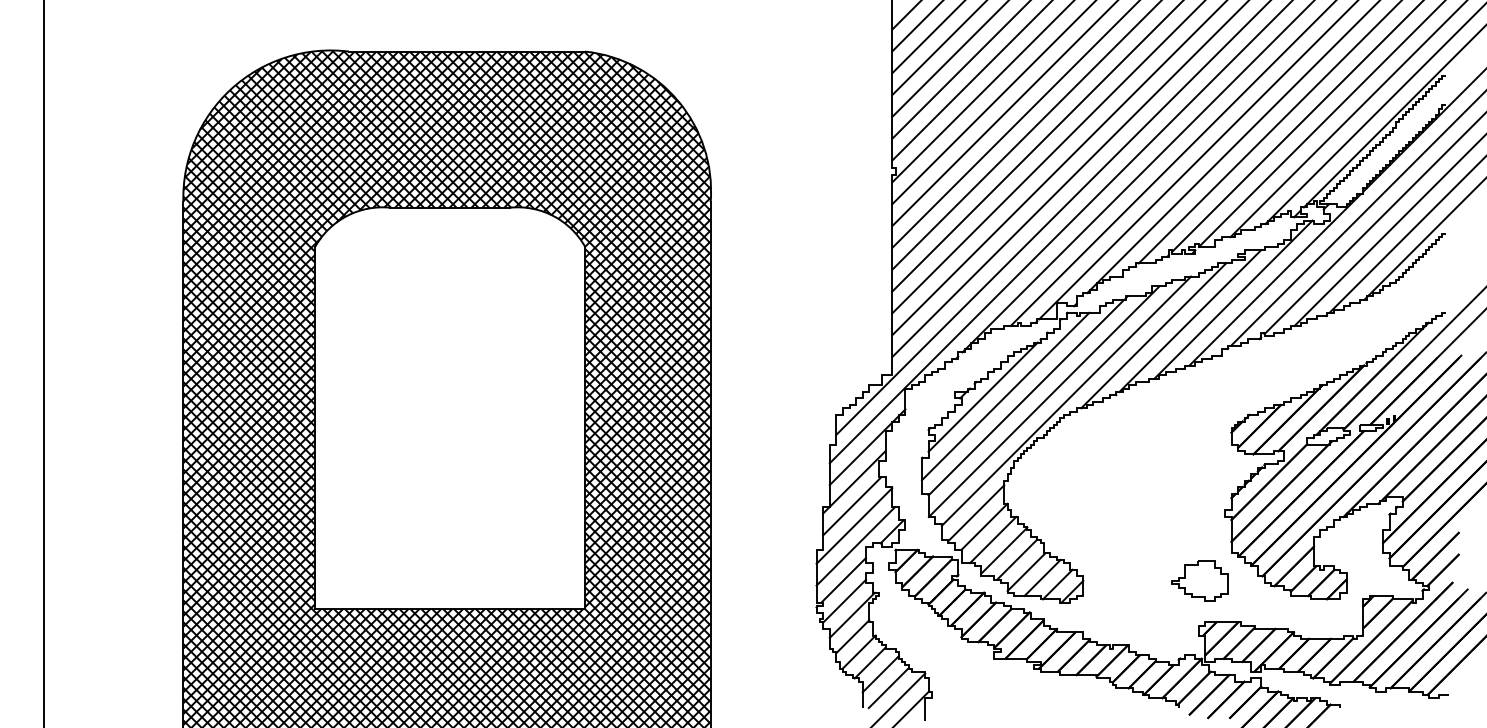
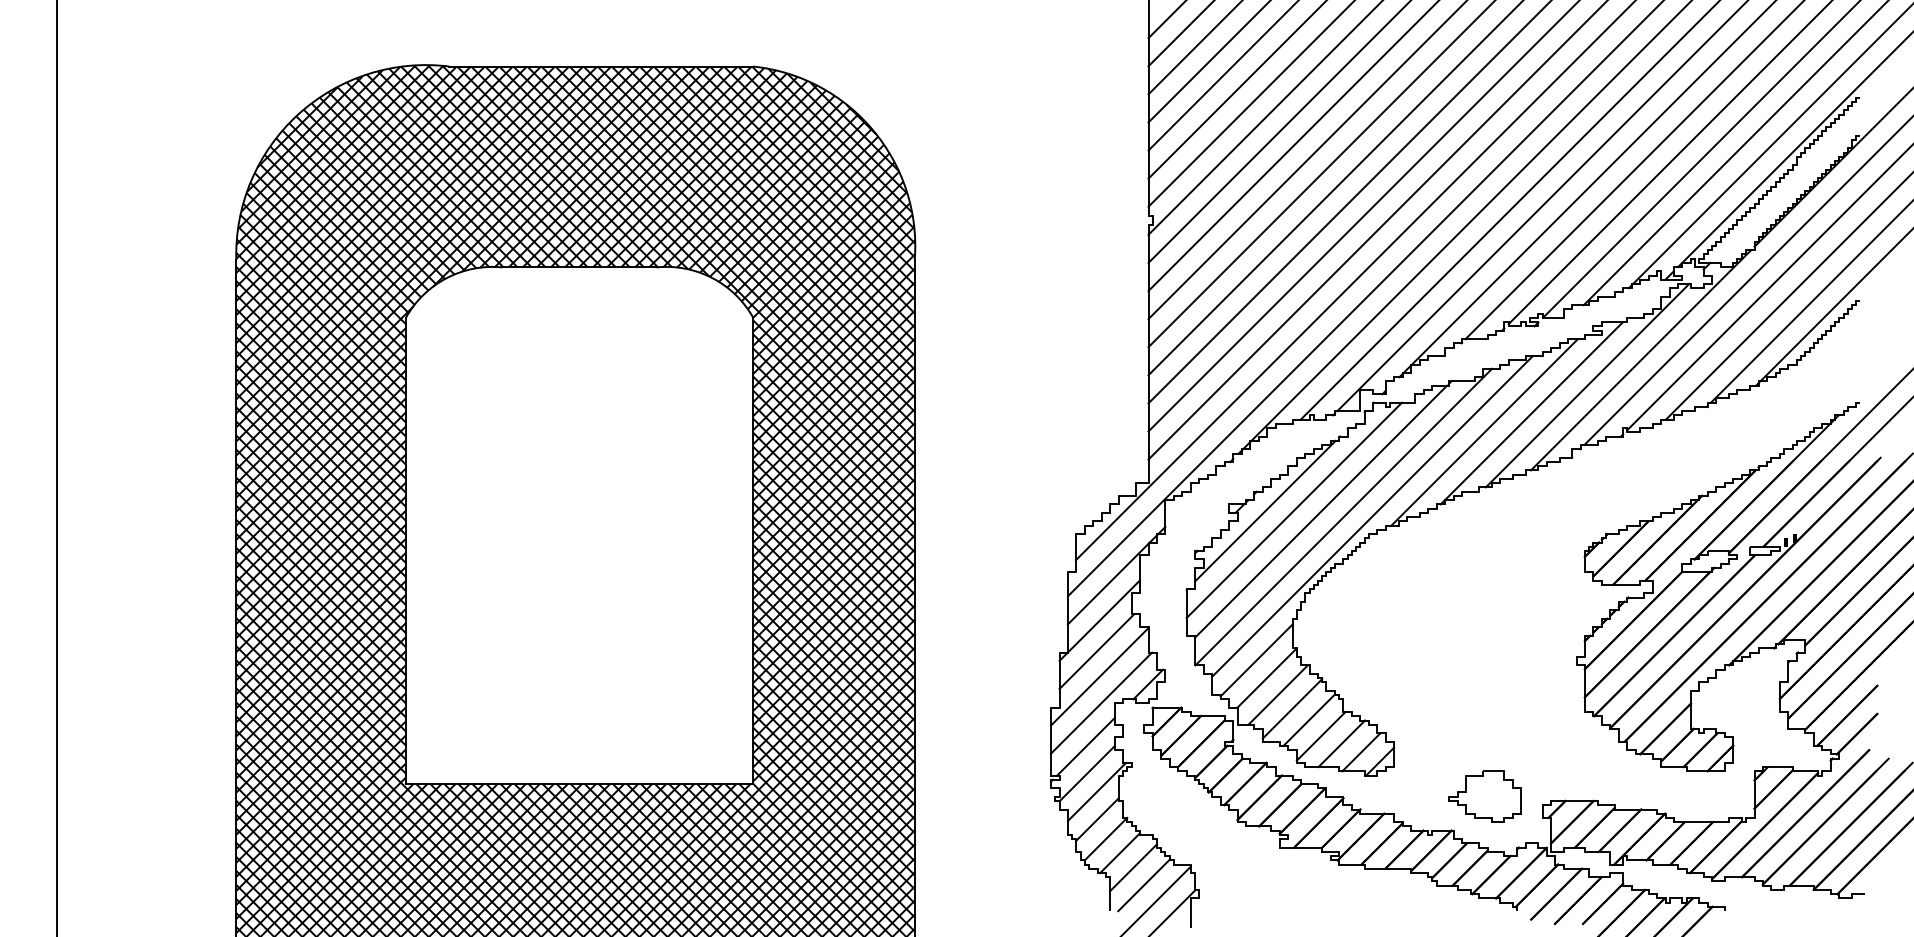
part: (1199, 580) -> (1484, 796), moved

